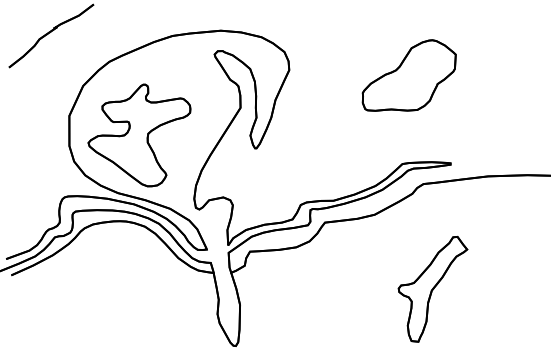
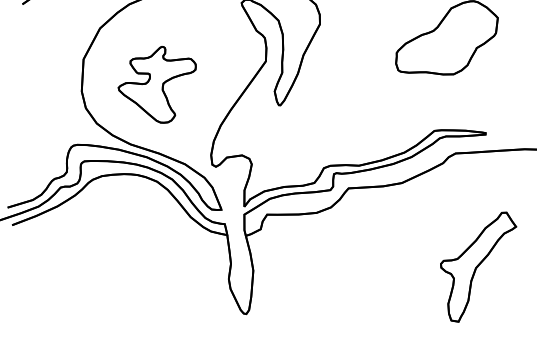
part: (139, 135) -> (156, 84), size x0.7
part: (432, 289) -> (476, 267), moved

